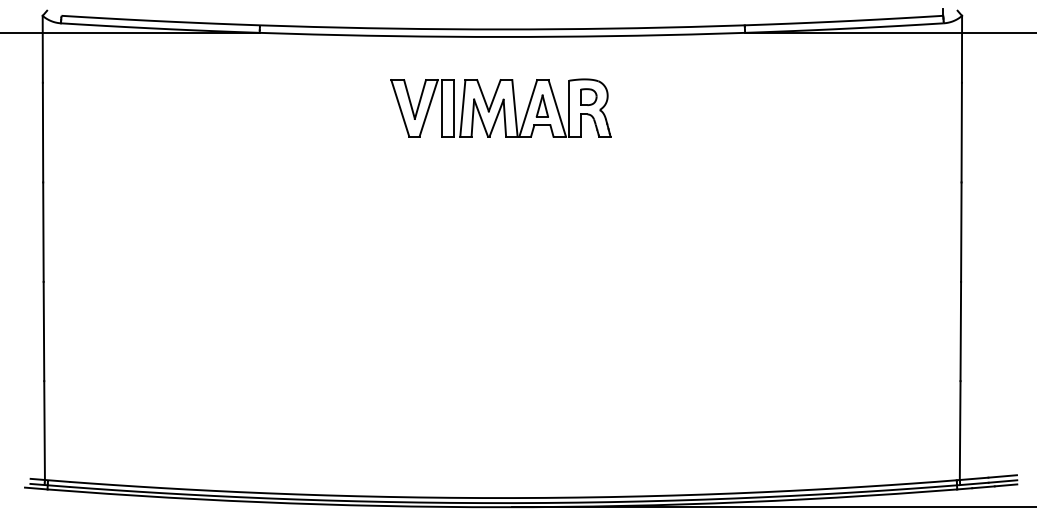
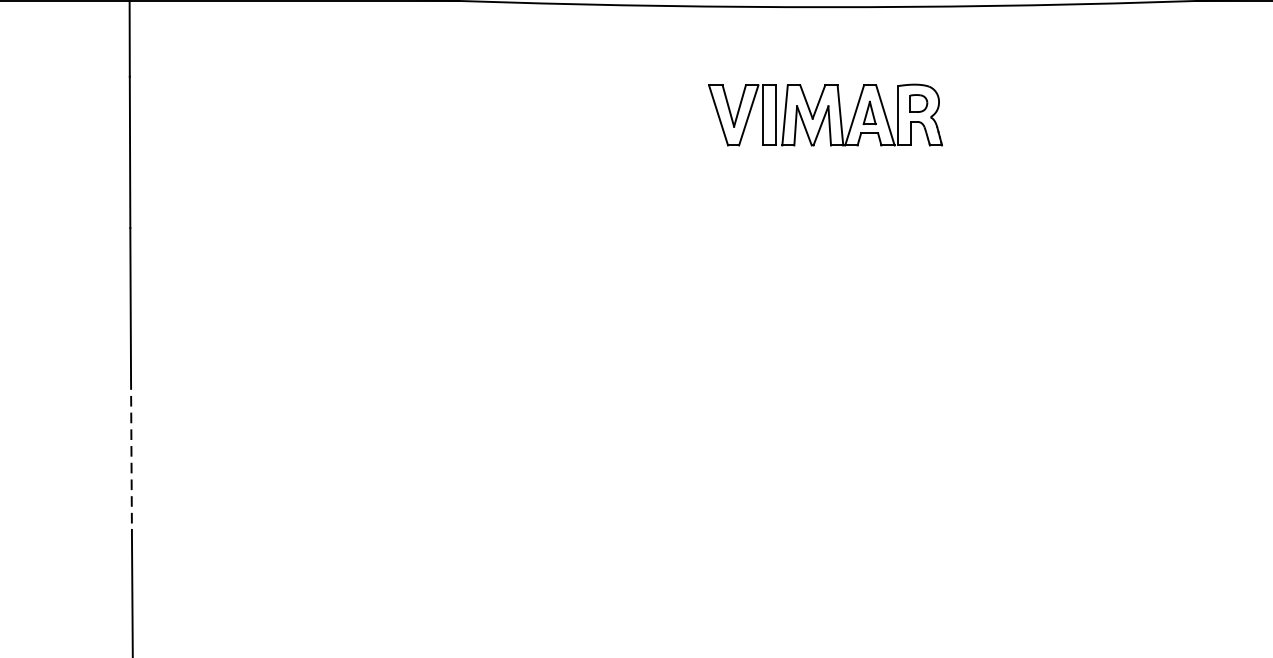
part: (500, 107) -> (824, 114), size x0.7
line: (43, 331) -> (130, 454), solid -> dashed

